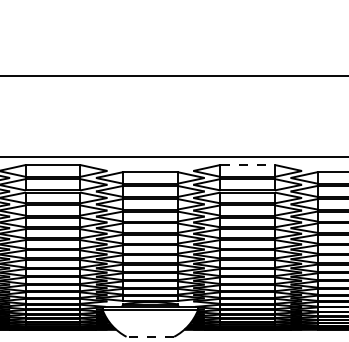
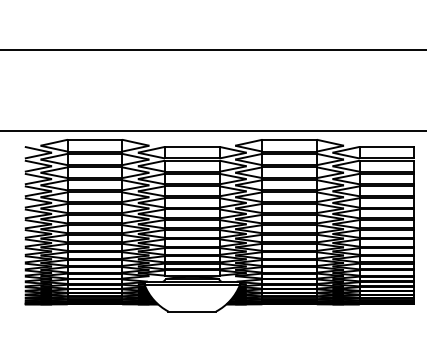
line: (248, 164) -> (290, 139), dashed -> solid
line: (150, 336) -> (192, 311), dashed -> solid

